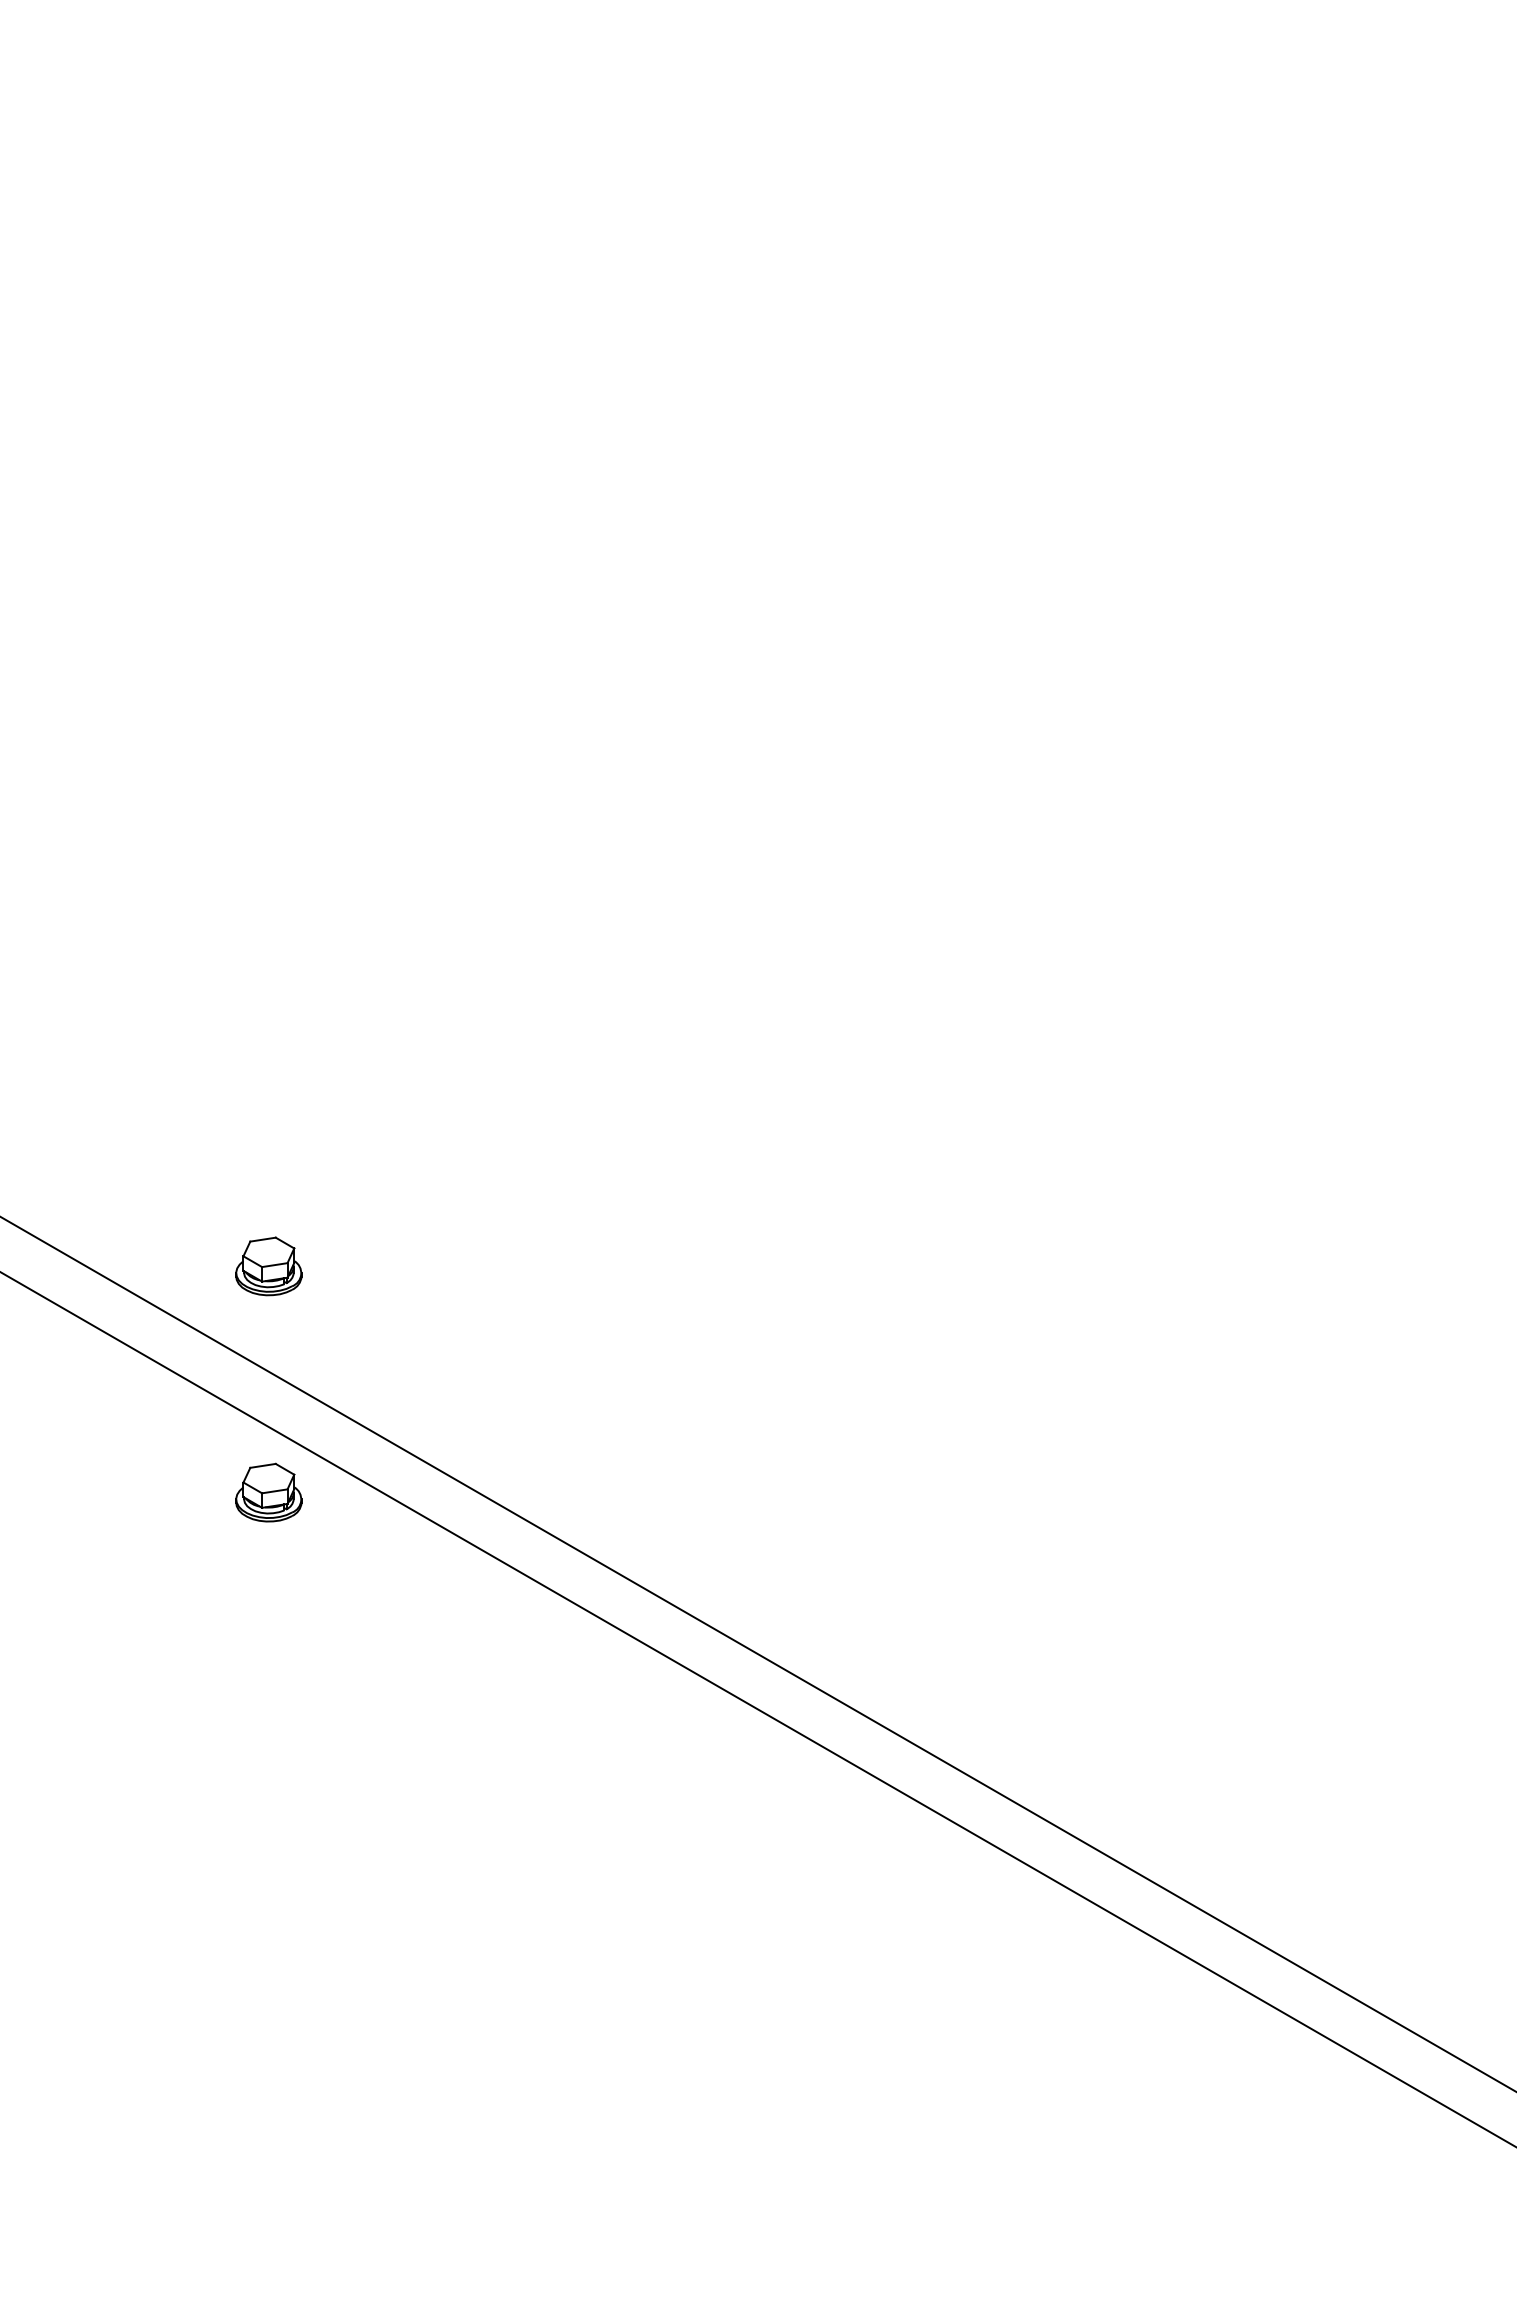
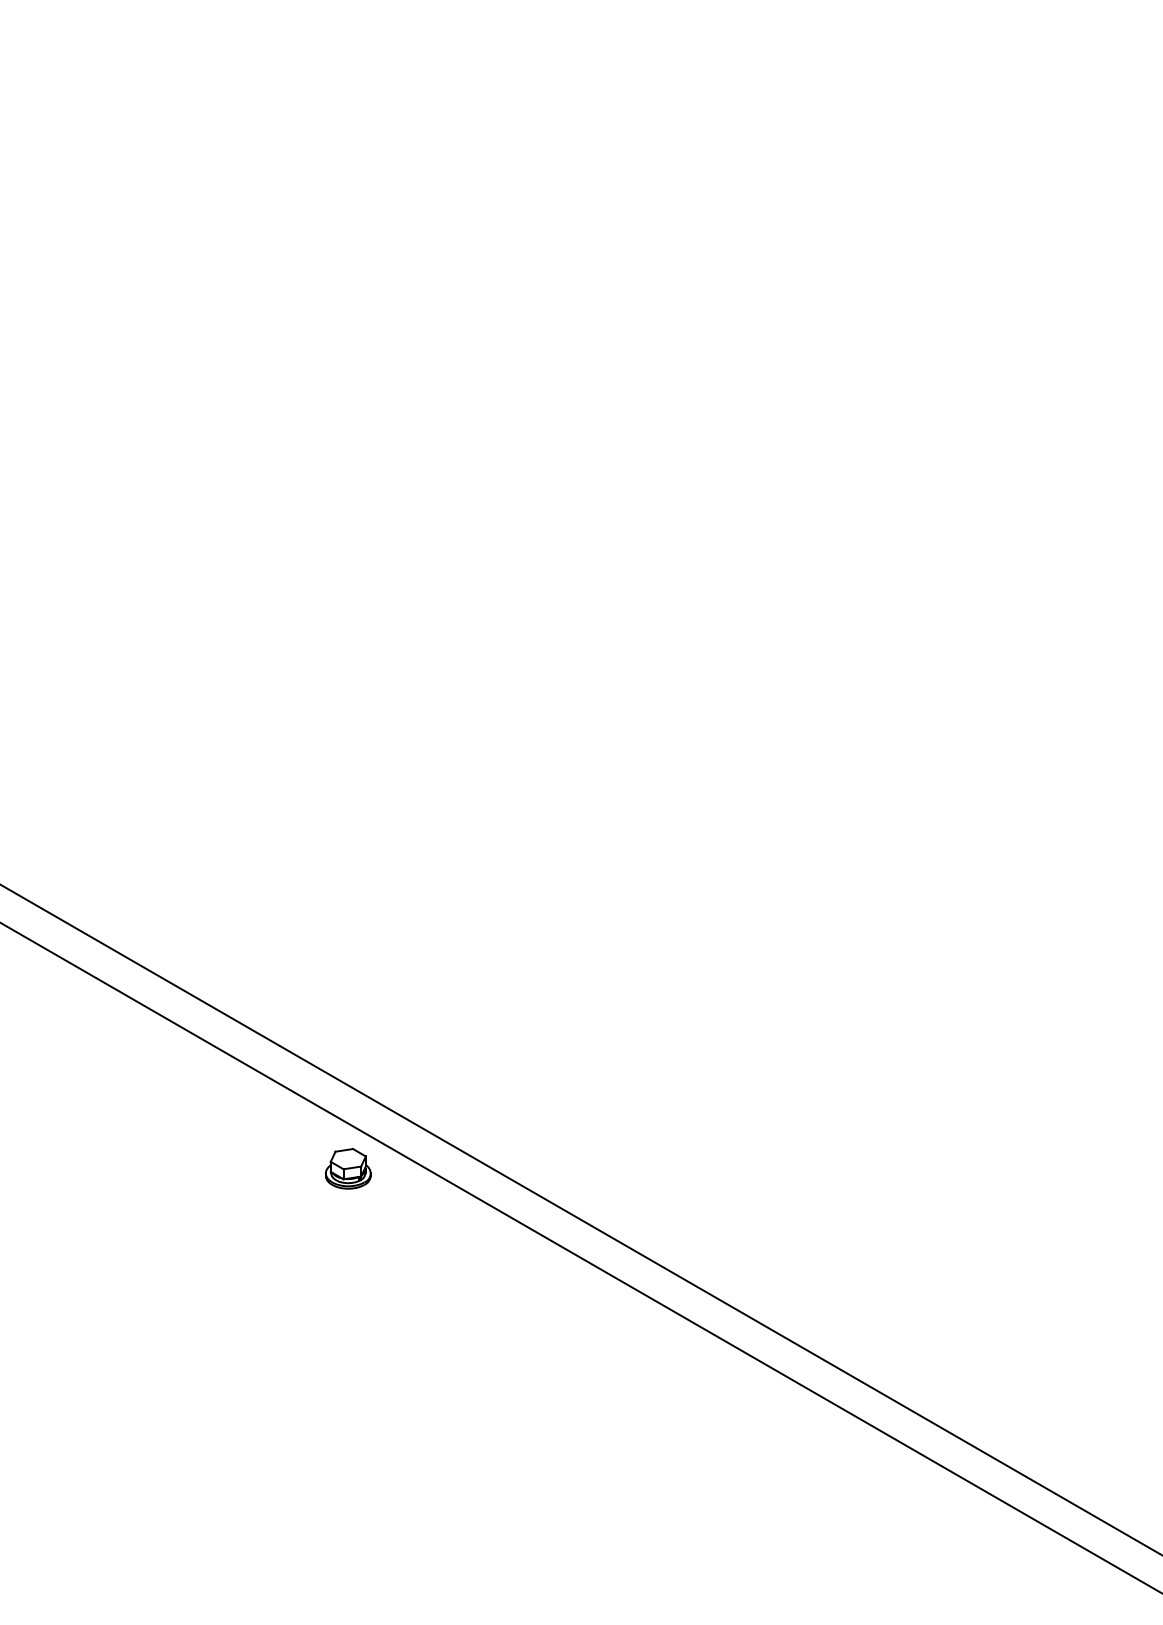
part: (269, 1265) -> (348, 1012), removed

